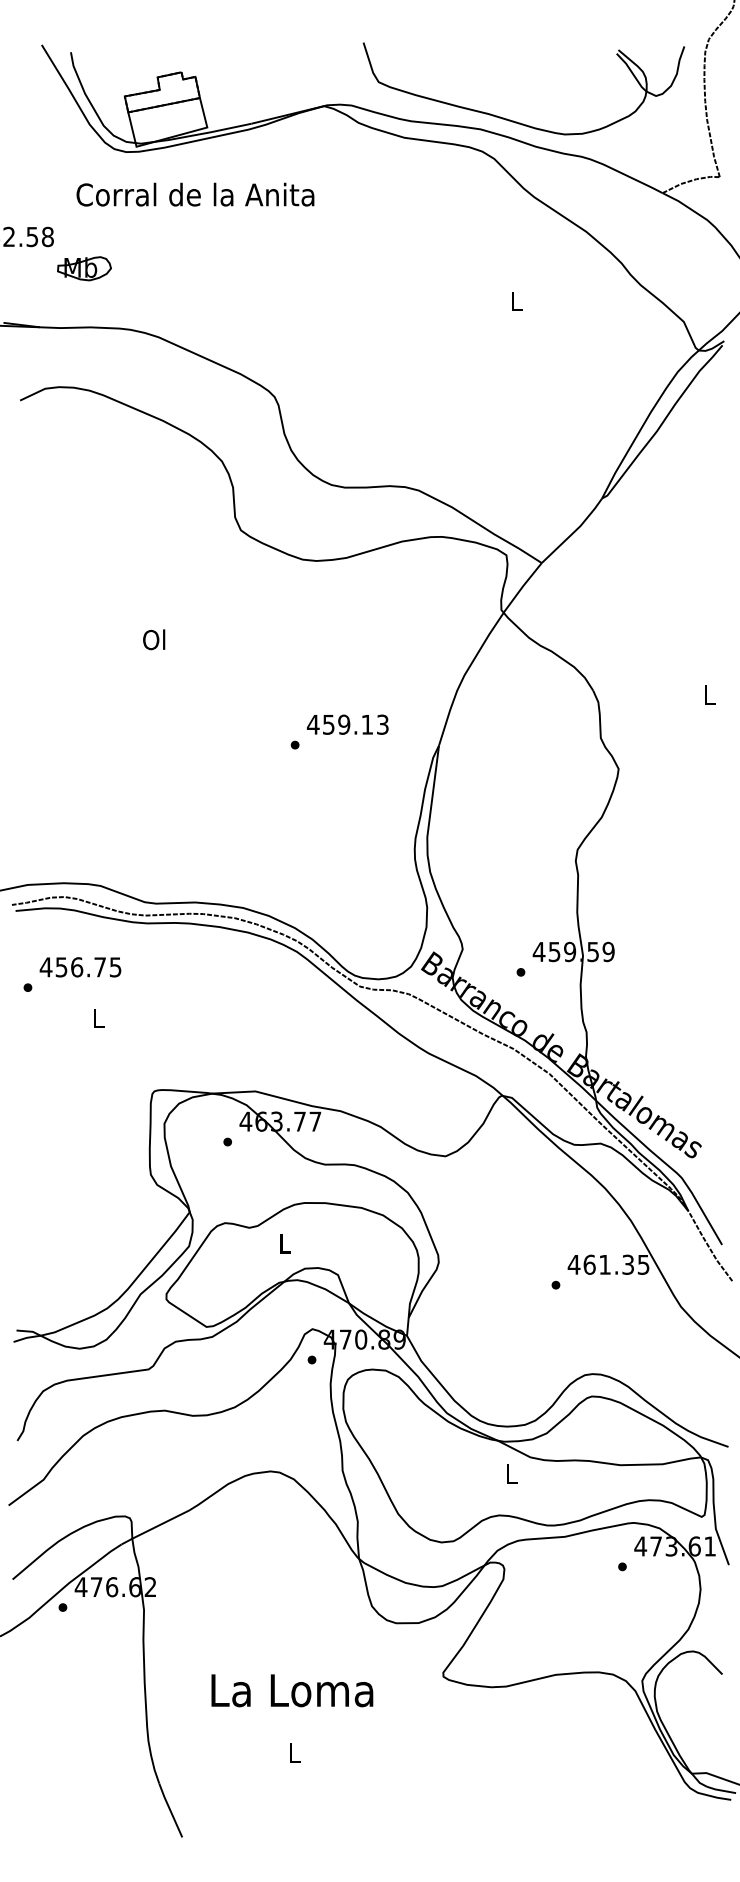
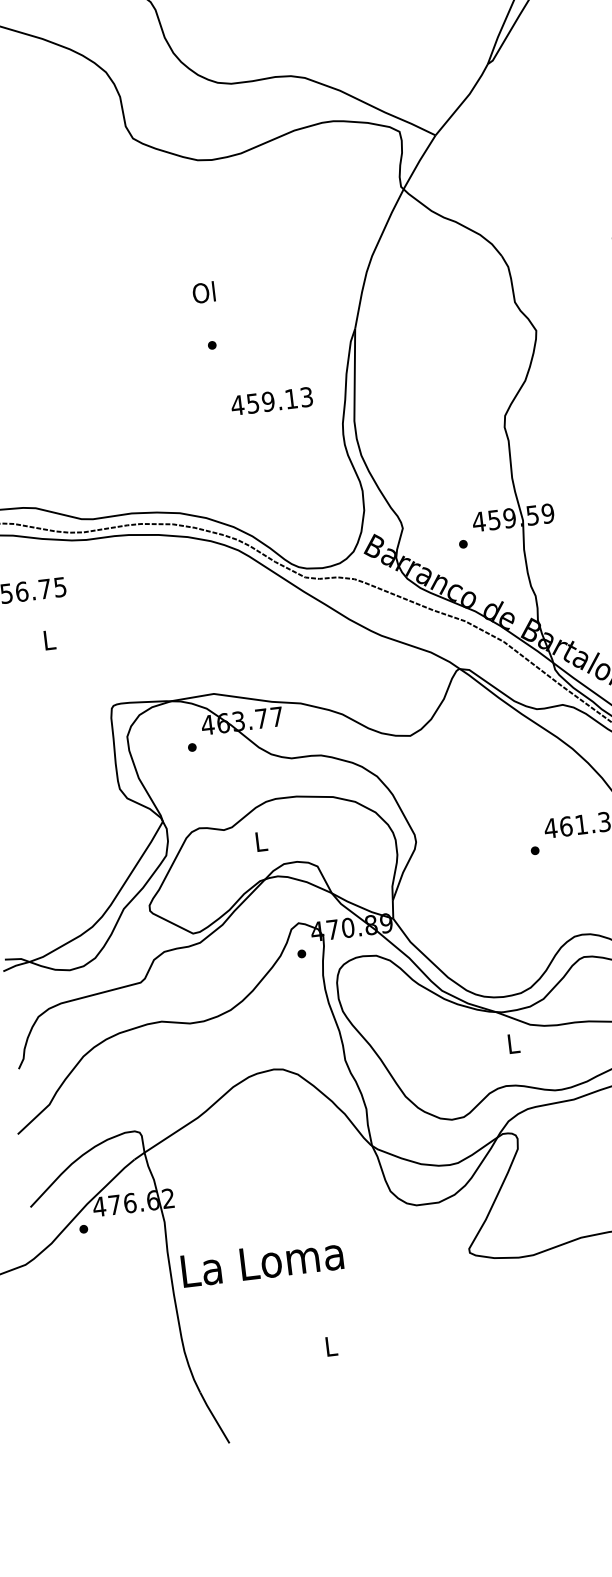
text: (154, 639) -> (204, 292), moved
text: (347, 724) -> (271, 401), moved
text: (292, 1690) -> (262, 1262), moved

